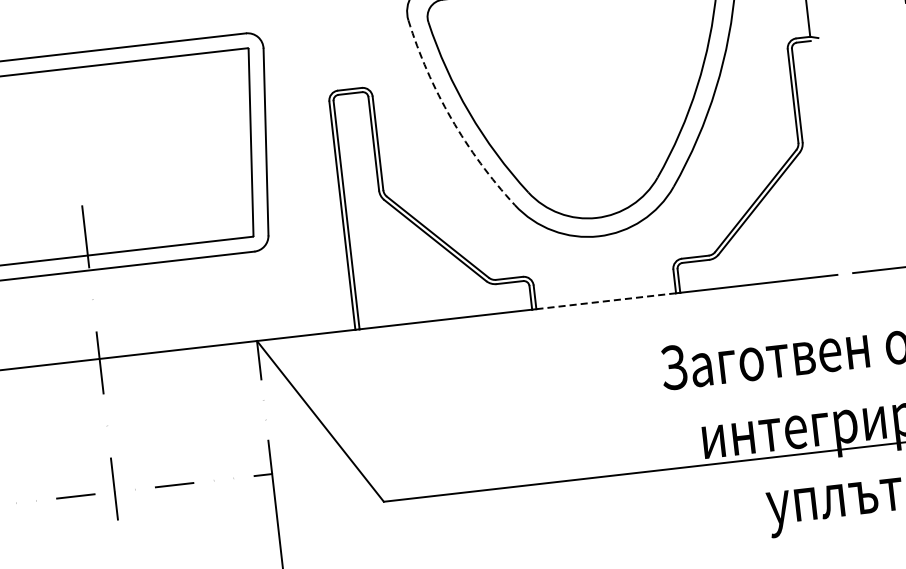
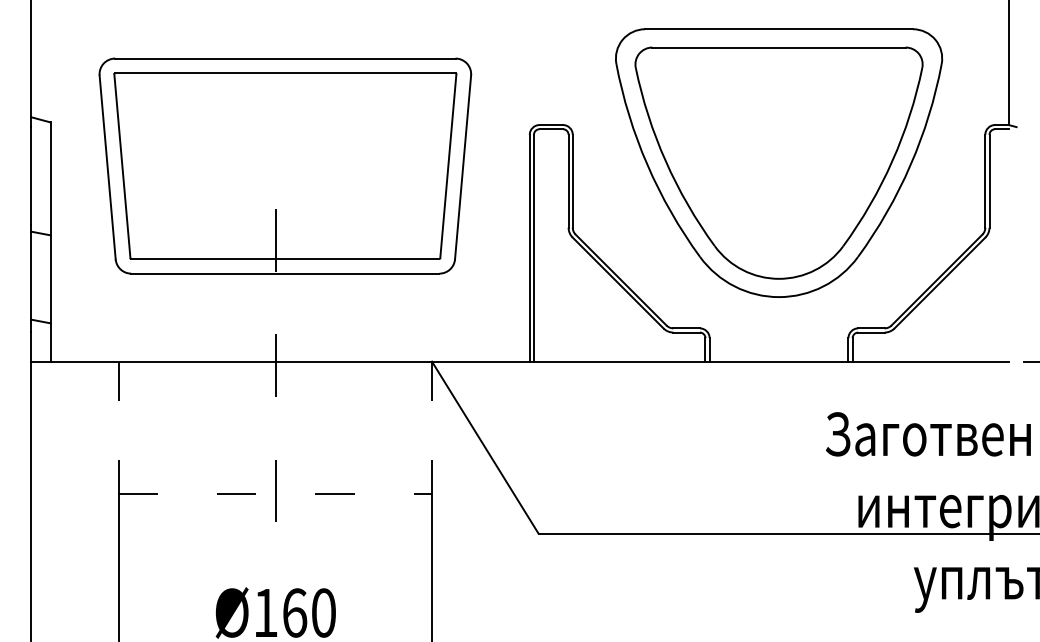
arc: (451, 118) -> (647, 165), dashed -> solid
line: (606, 301) -> (779, 361), dashed -> solid

